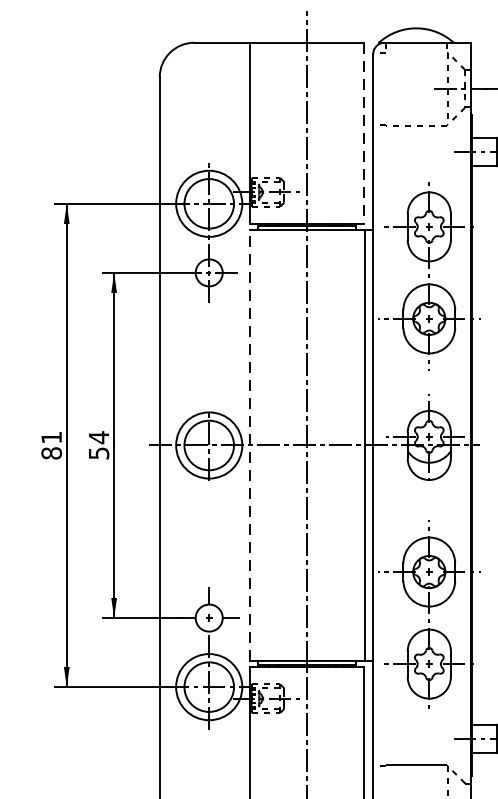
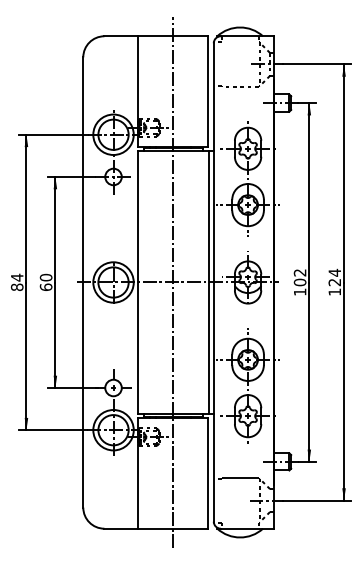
line: (364, 134) -> (208, 92), dashed -> solid
text: (52, 437) -> (17, 277), 81 -> 84
text: (97, 443) -> (45, 281), 54 -> 60
line: (250, 445) -> (138, 282), dashed -> solid

